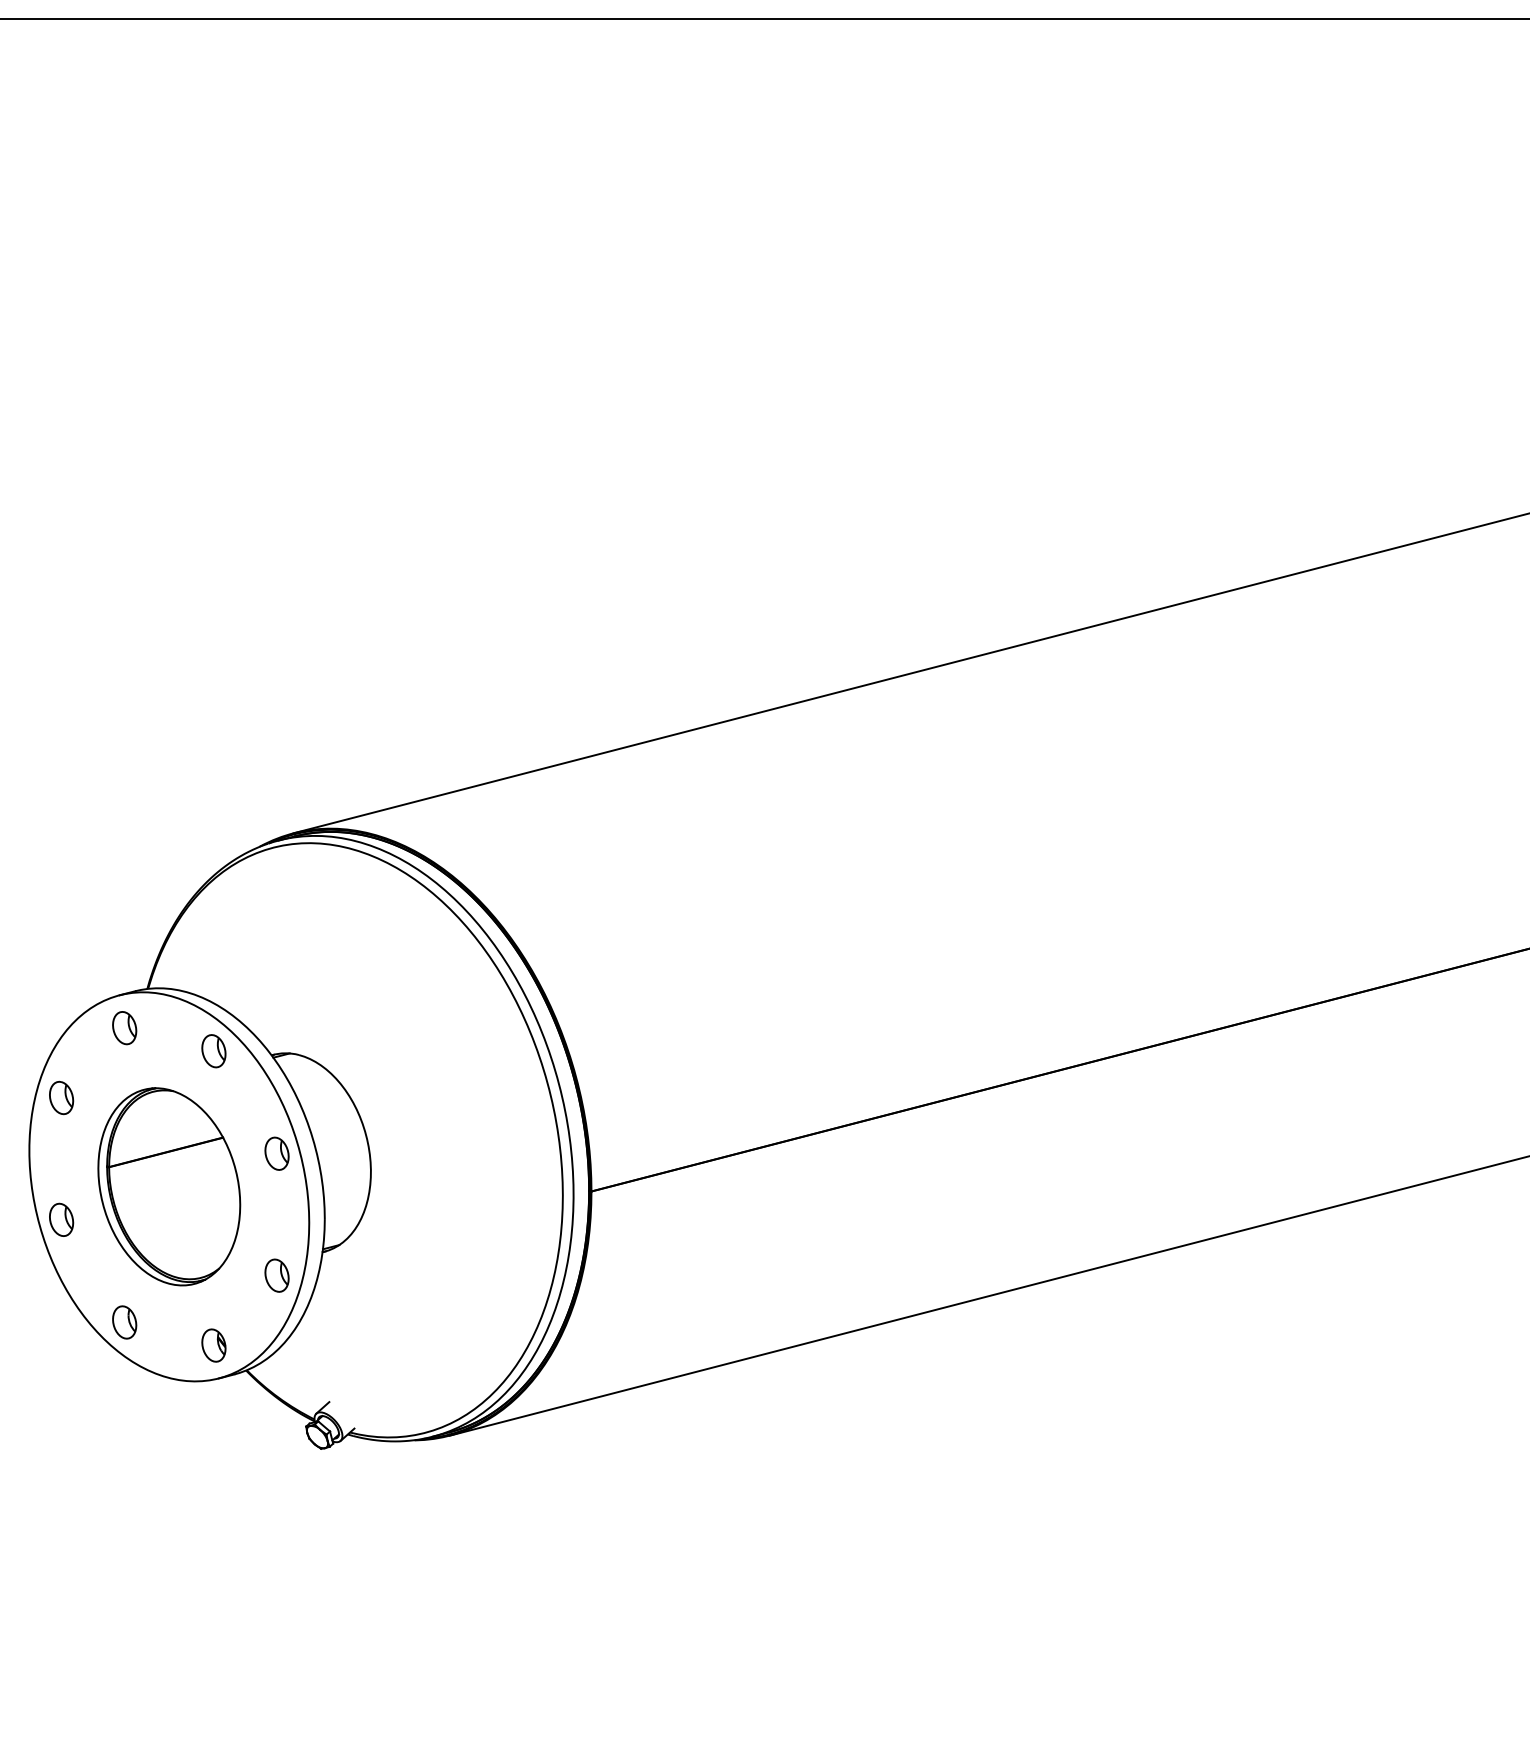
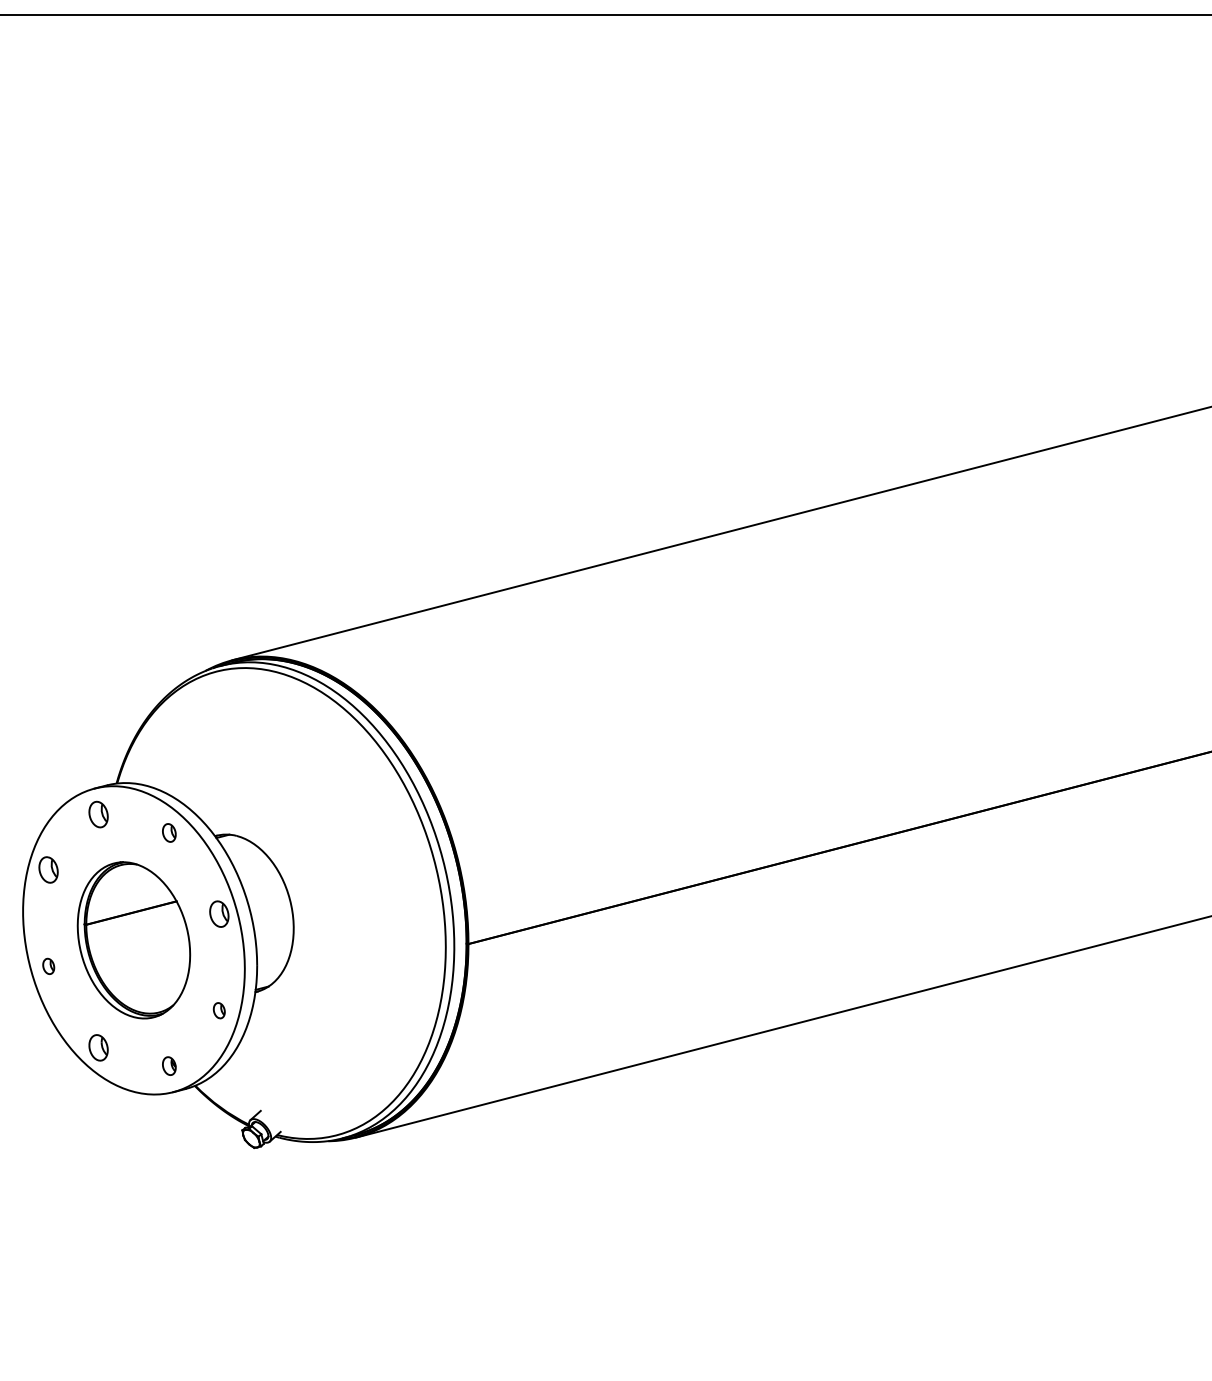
part: (213, 1051) -> (168, 833), size x0.7
part: (61, 1219) -> (48, 966), size x0.6
part: (276, 1275) -> (218, 1010), size x0.6
part: (213, 1345) -> (168, 1066), size x0.7

